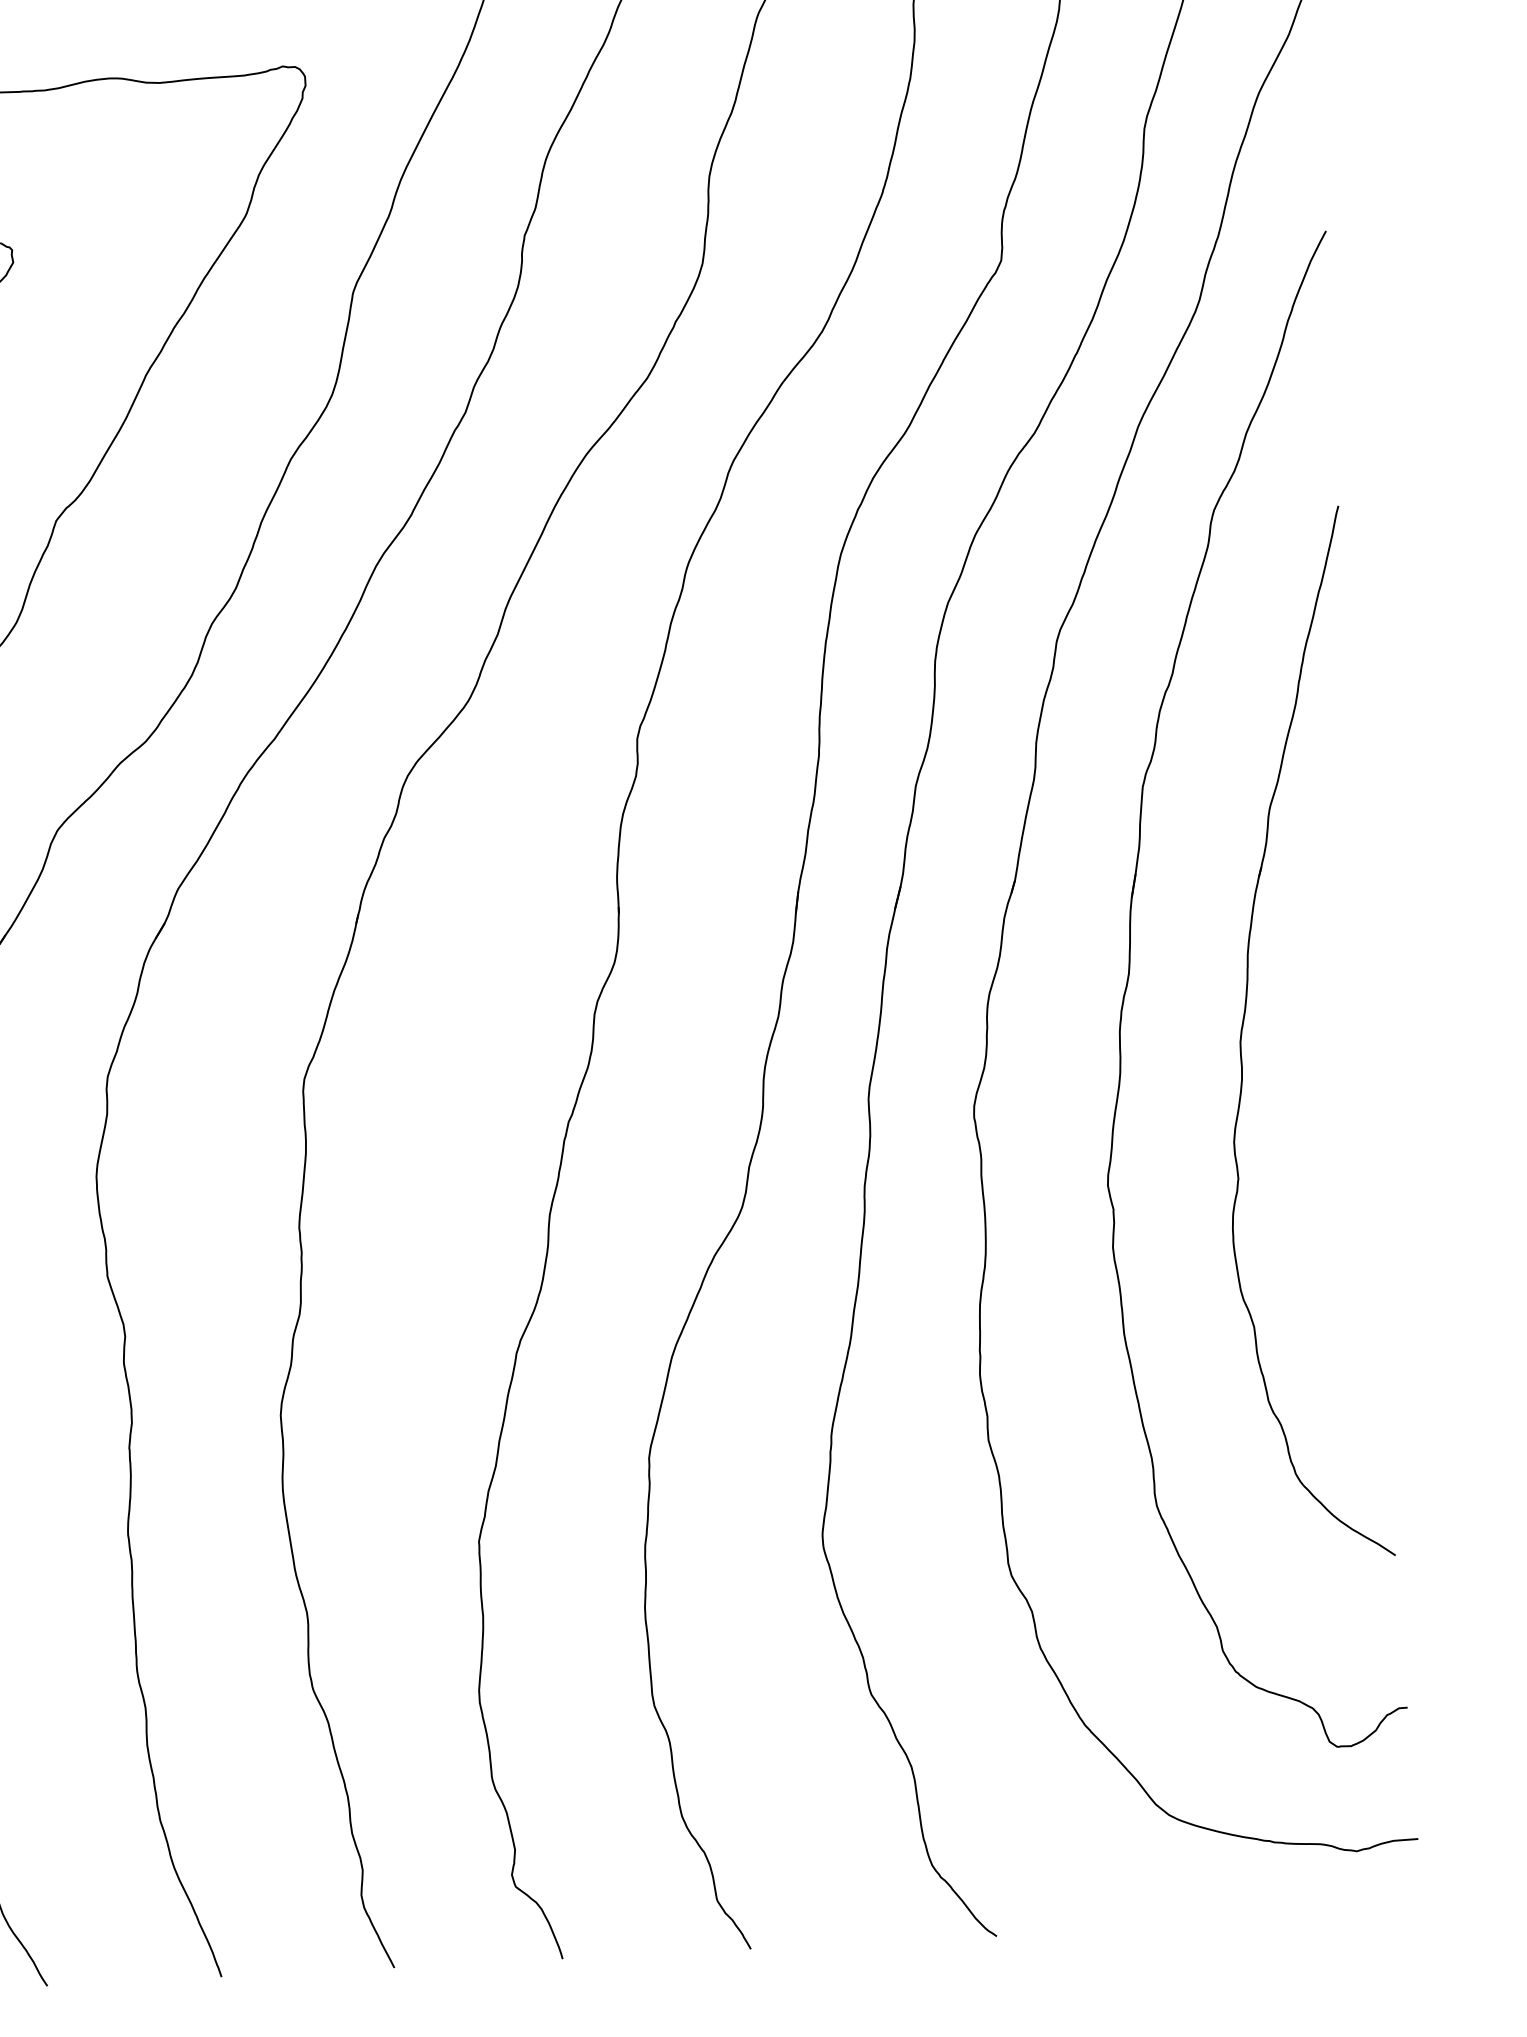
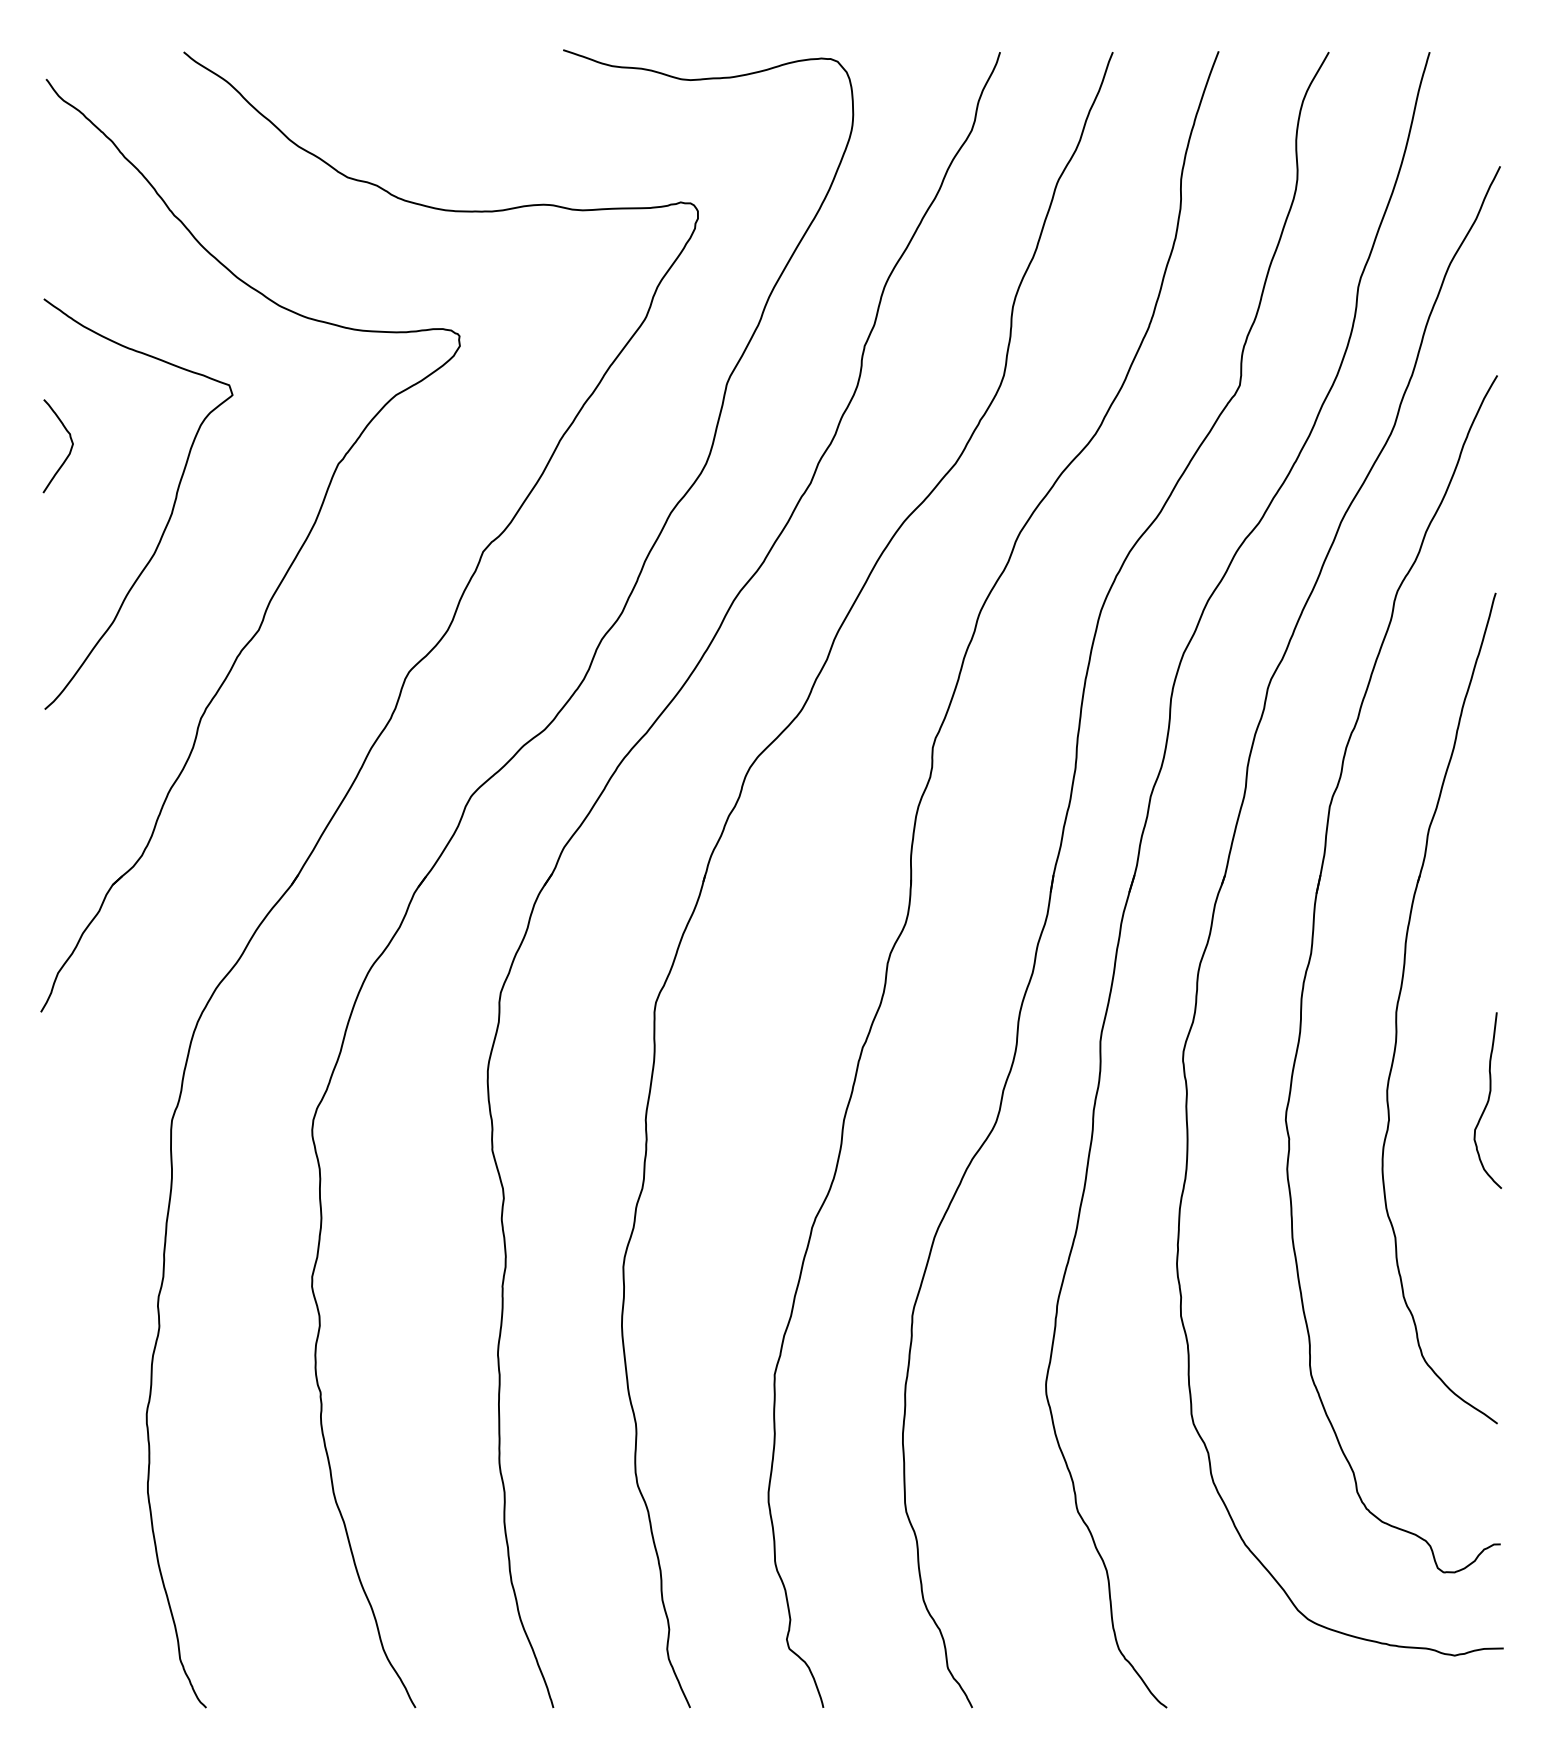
curve: (1361, 1147) -> (1487, 1100), added

